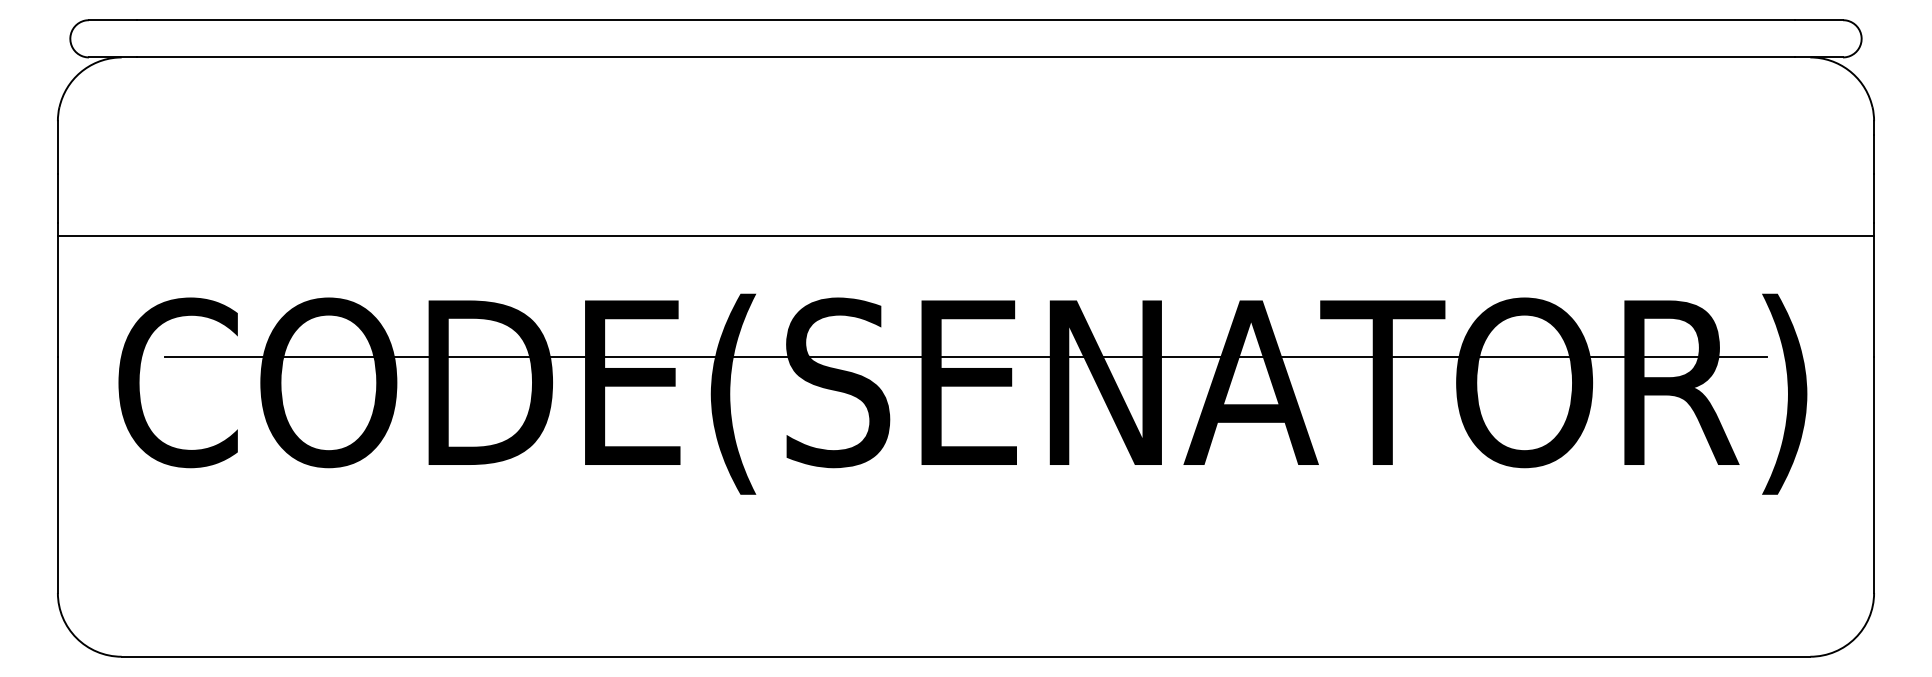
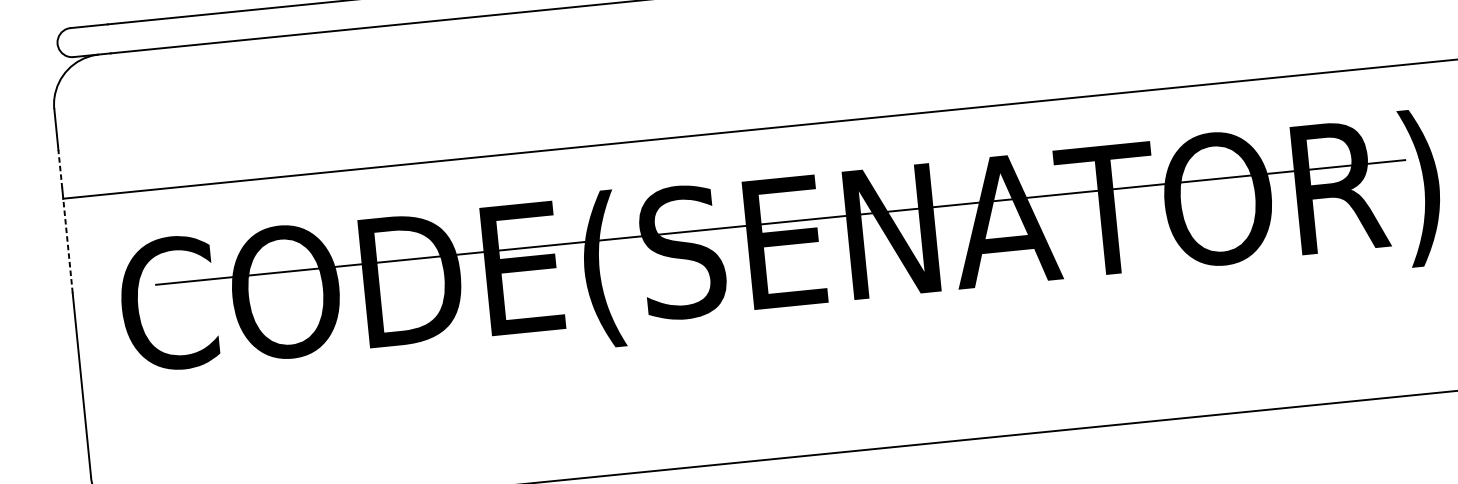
line: (57, 198) -> (60, 169), solid -> dashed
line: (57, 296) -> (67, 245), solid -> dashed

